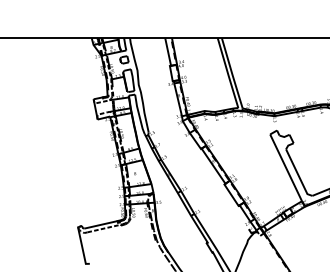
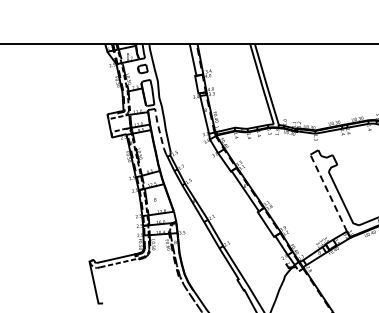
line: (138, 114) -> (159, 131), solid -> dashed
line: (286, 168) -> (329, 193), solid -> dashed

